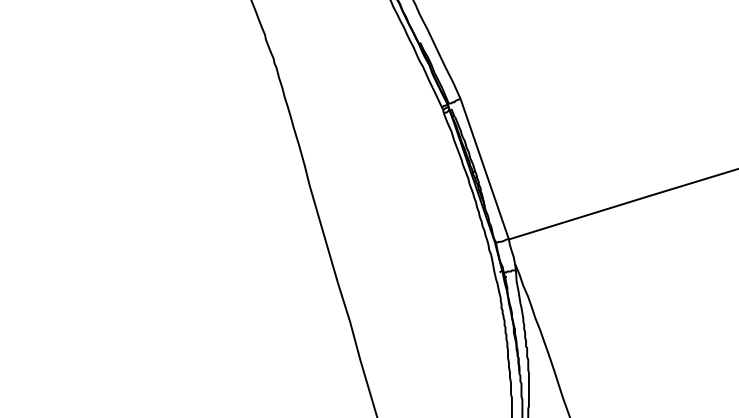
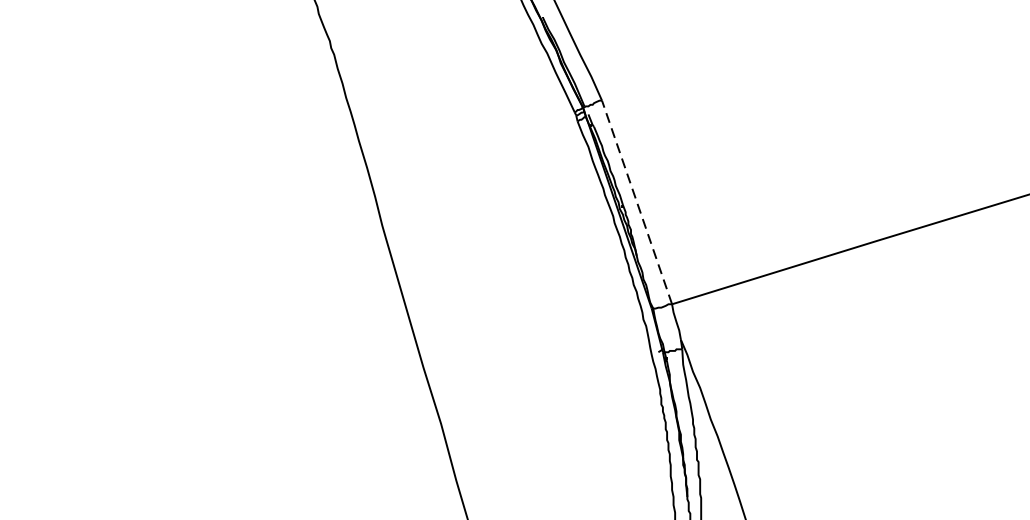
line: (484, 168) -> (636, 201), solid -> dashed

